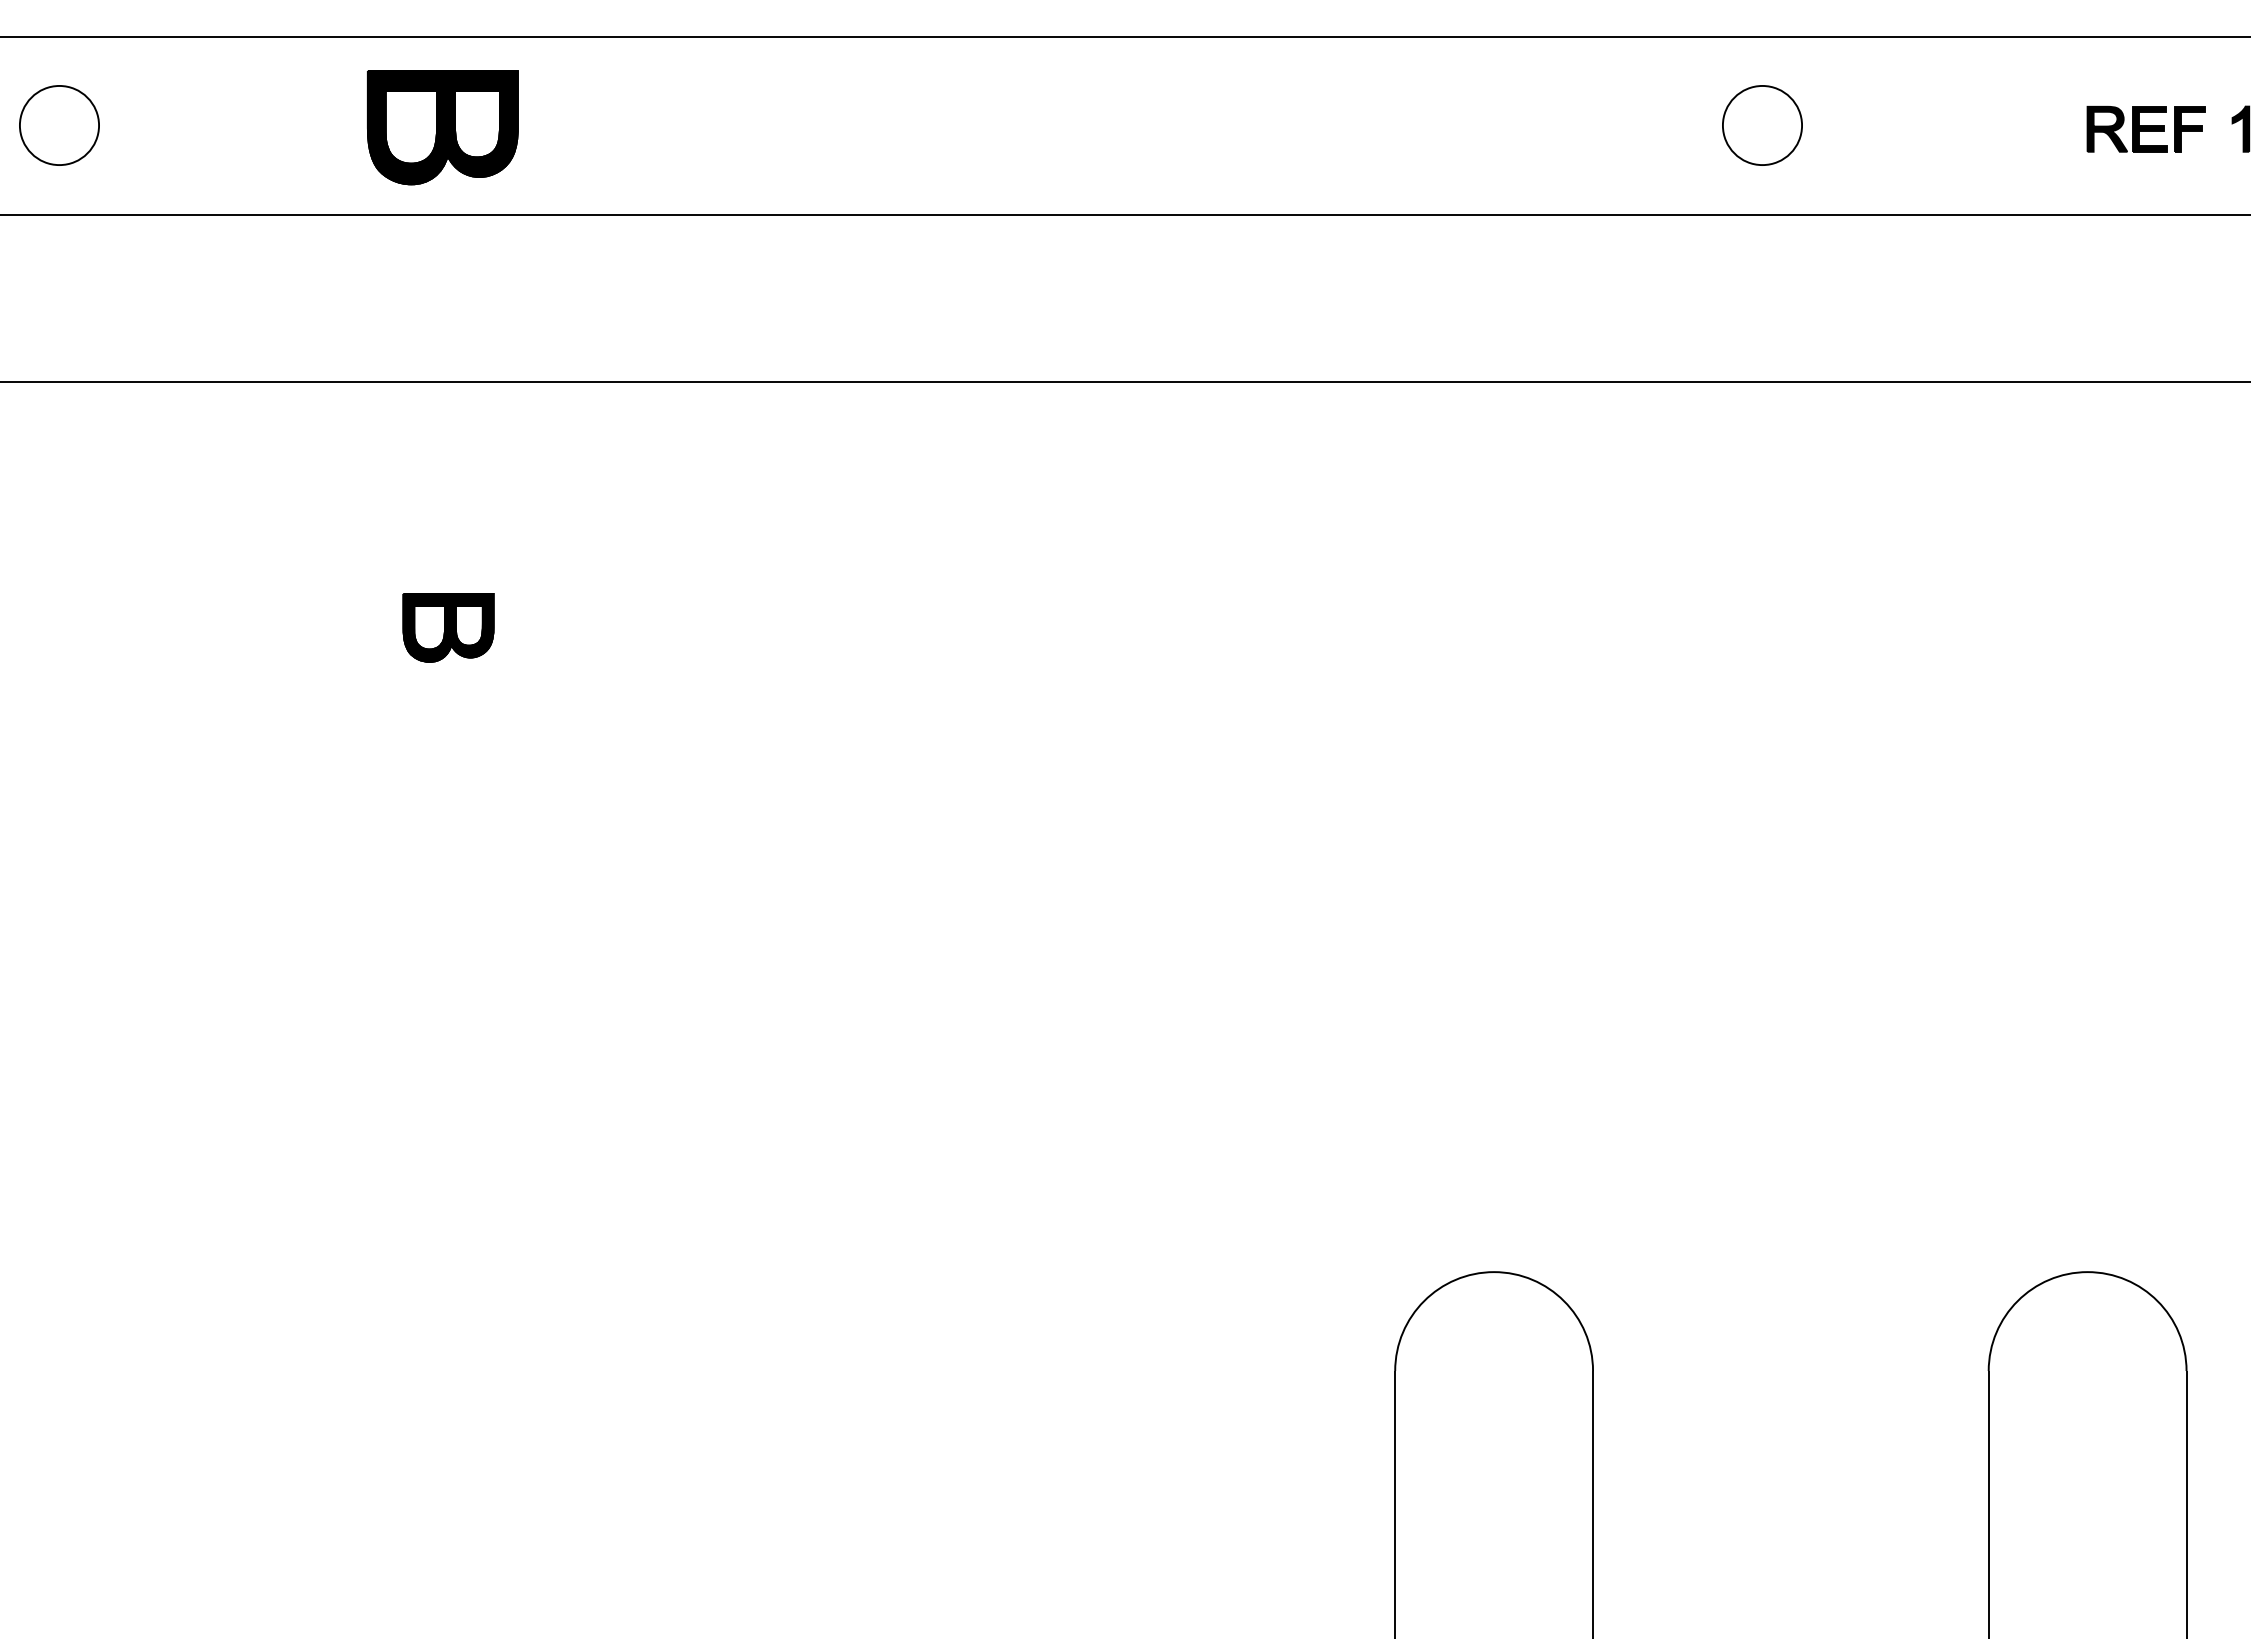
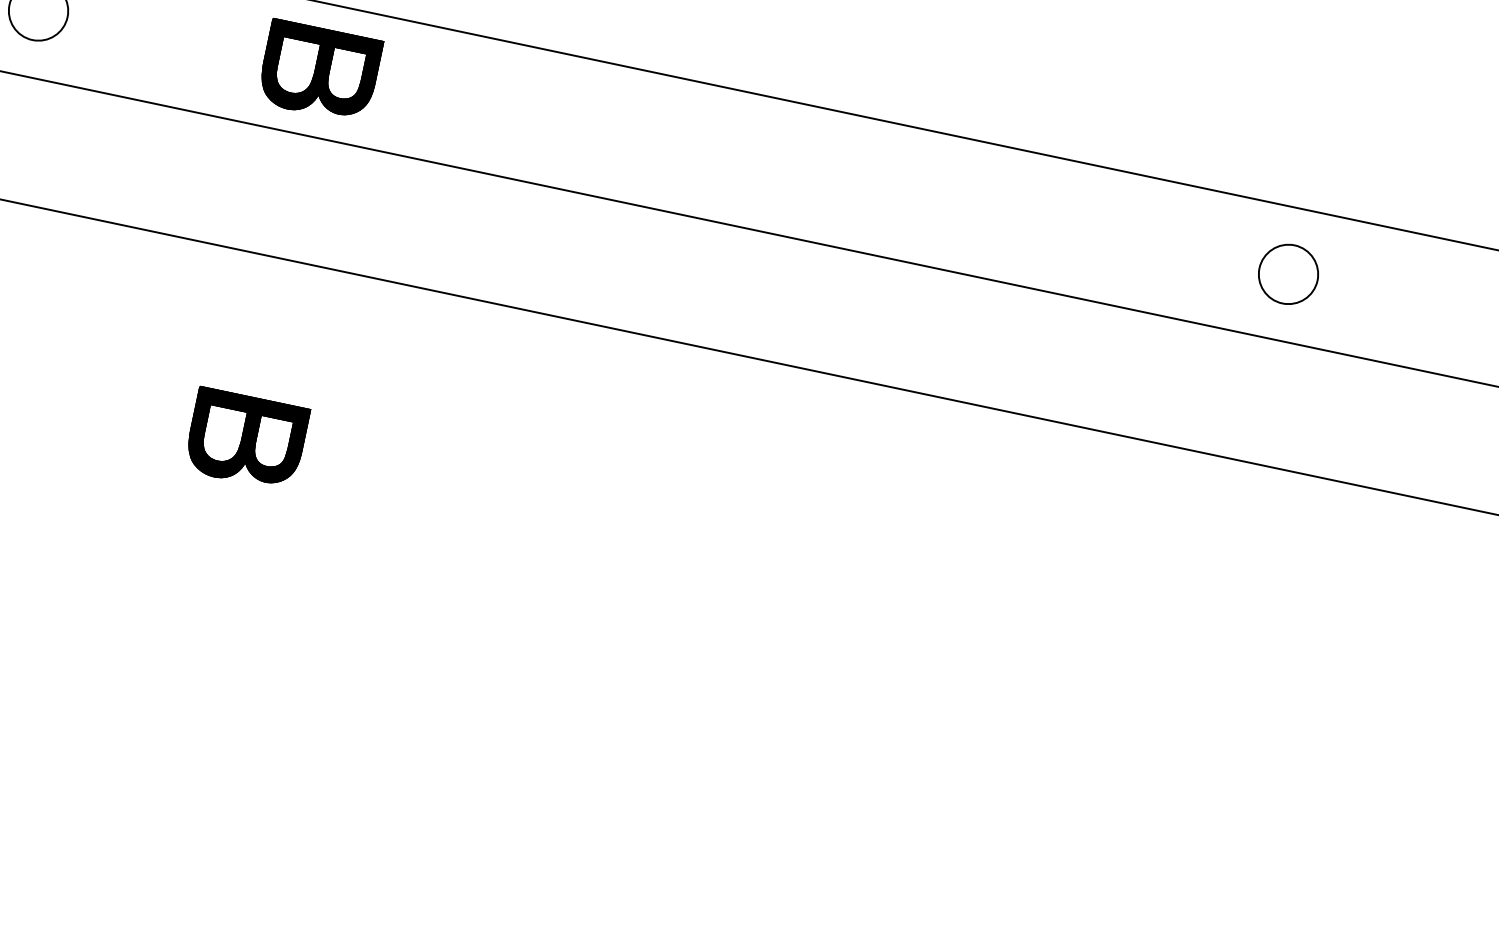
part: (448, 627) -> (246, 439), size x1.67

